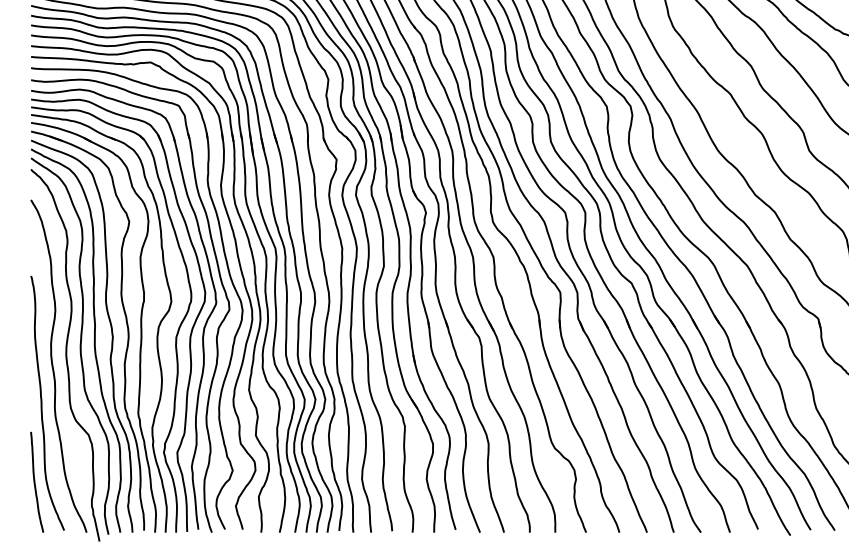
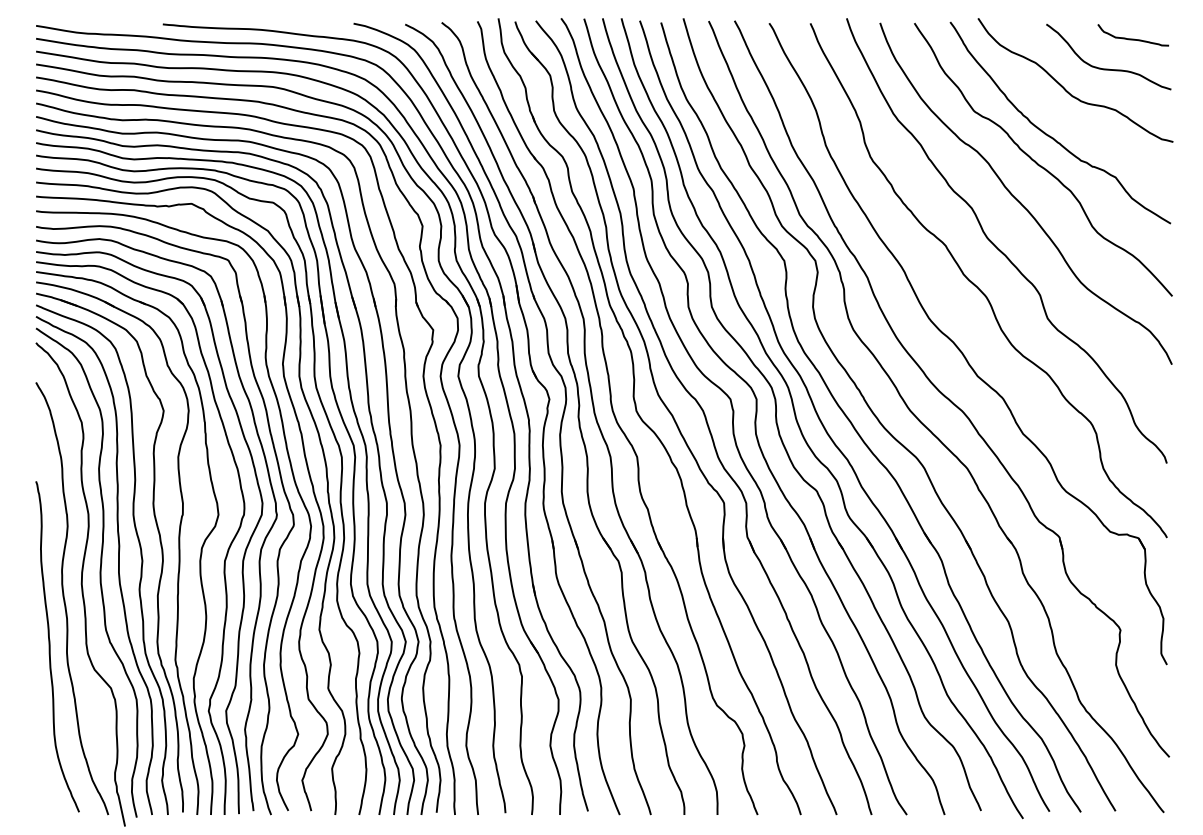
curve: (35, 482) -> (41, 749), removed

